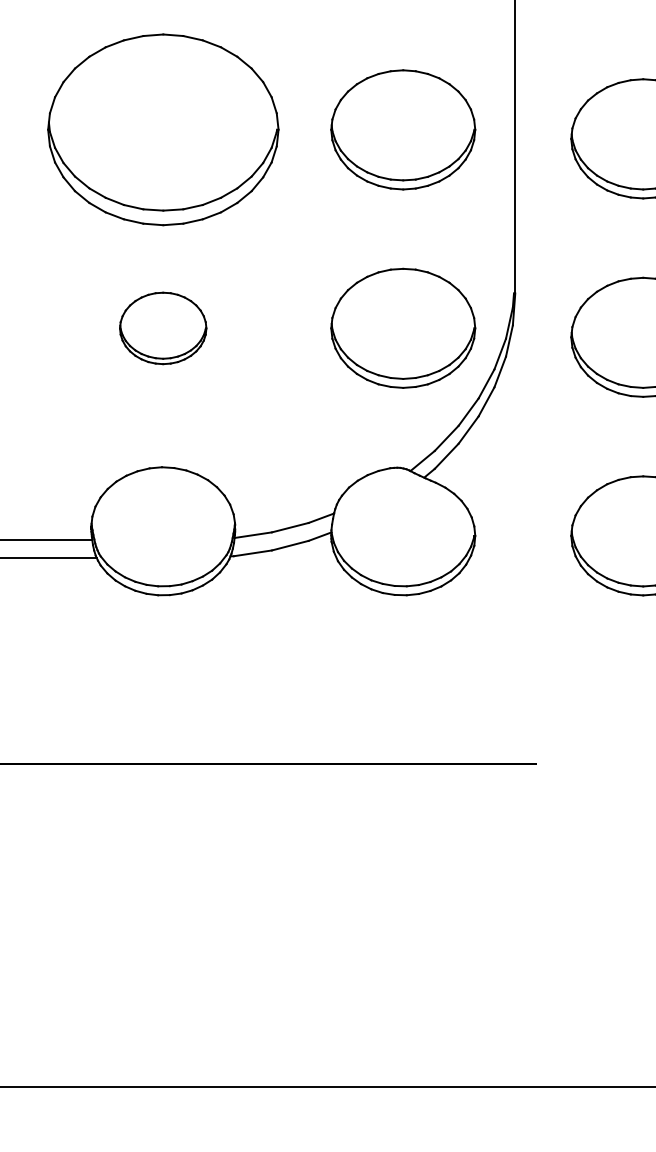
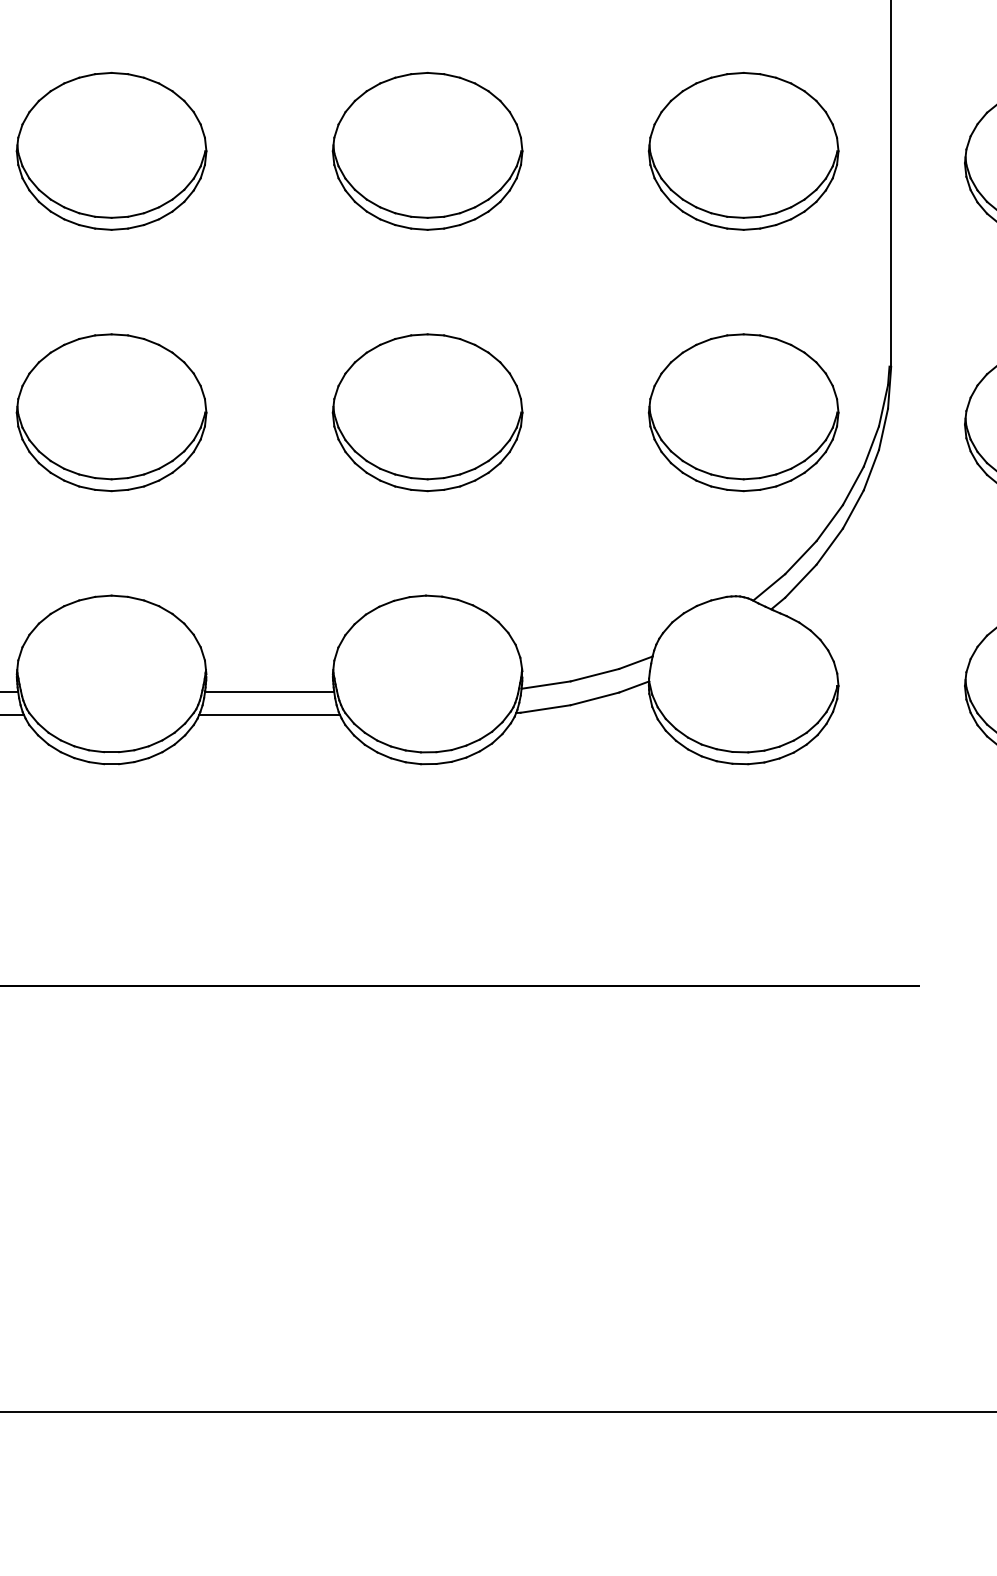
part: (163, 129) -> (427, 151), size x0.62
part: (163, 328) -> (427, 412), size x1.67

